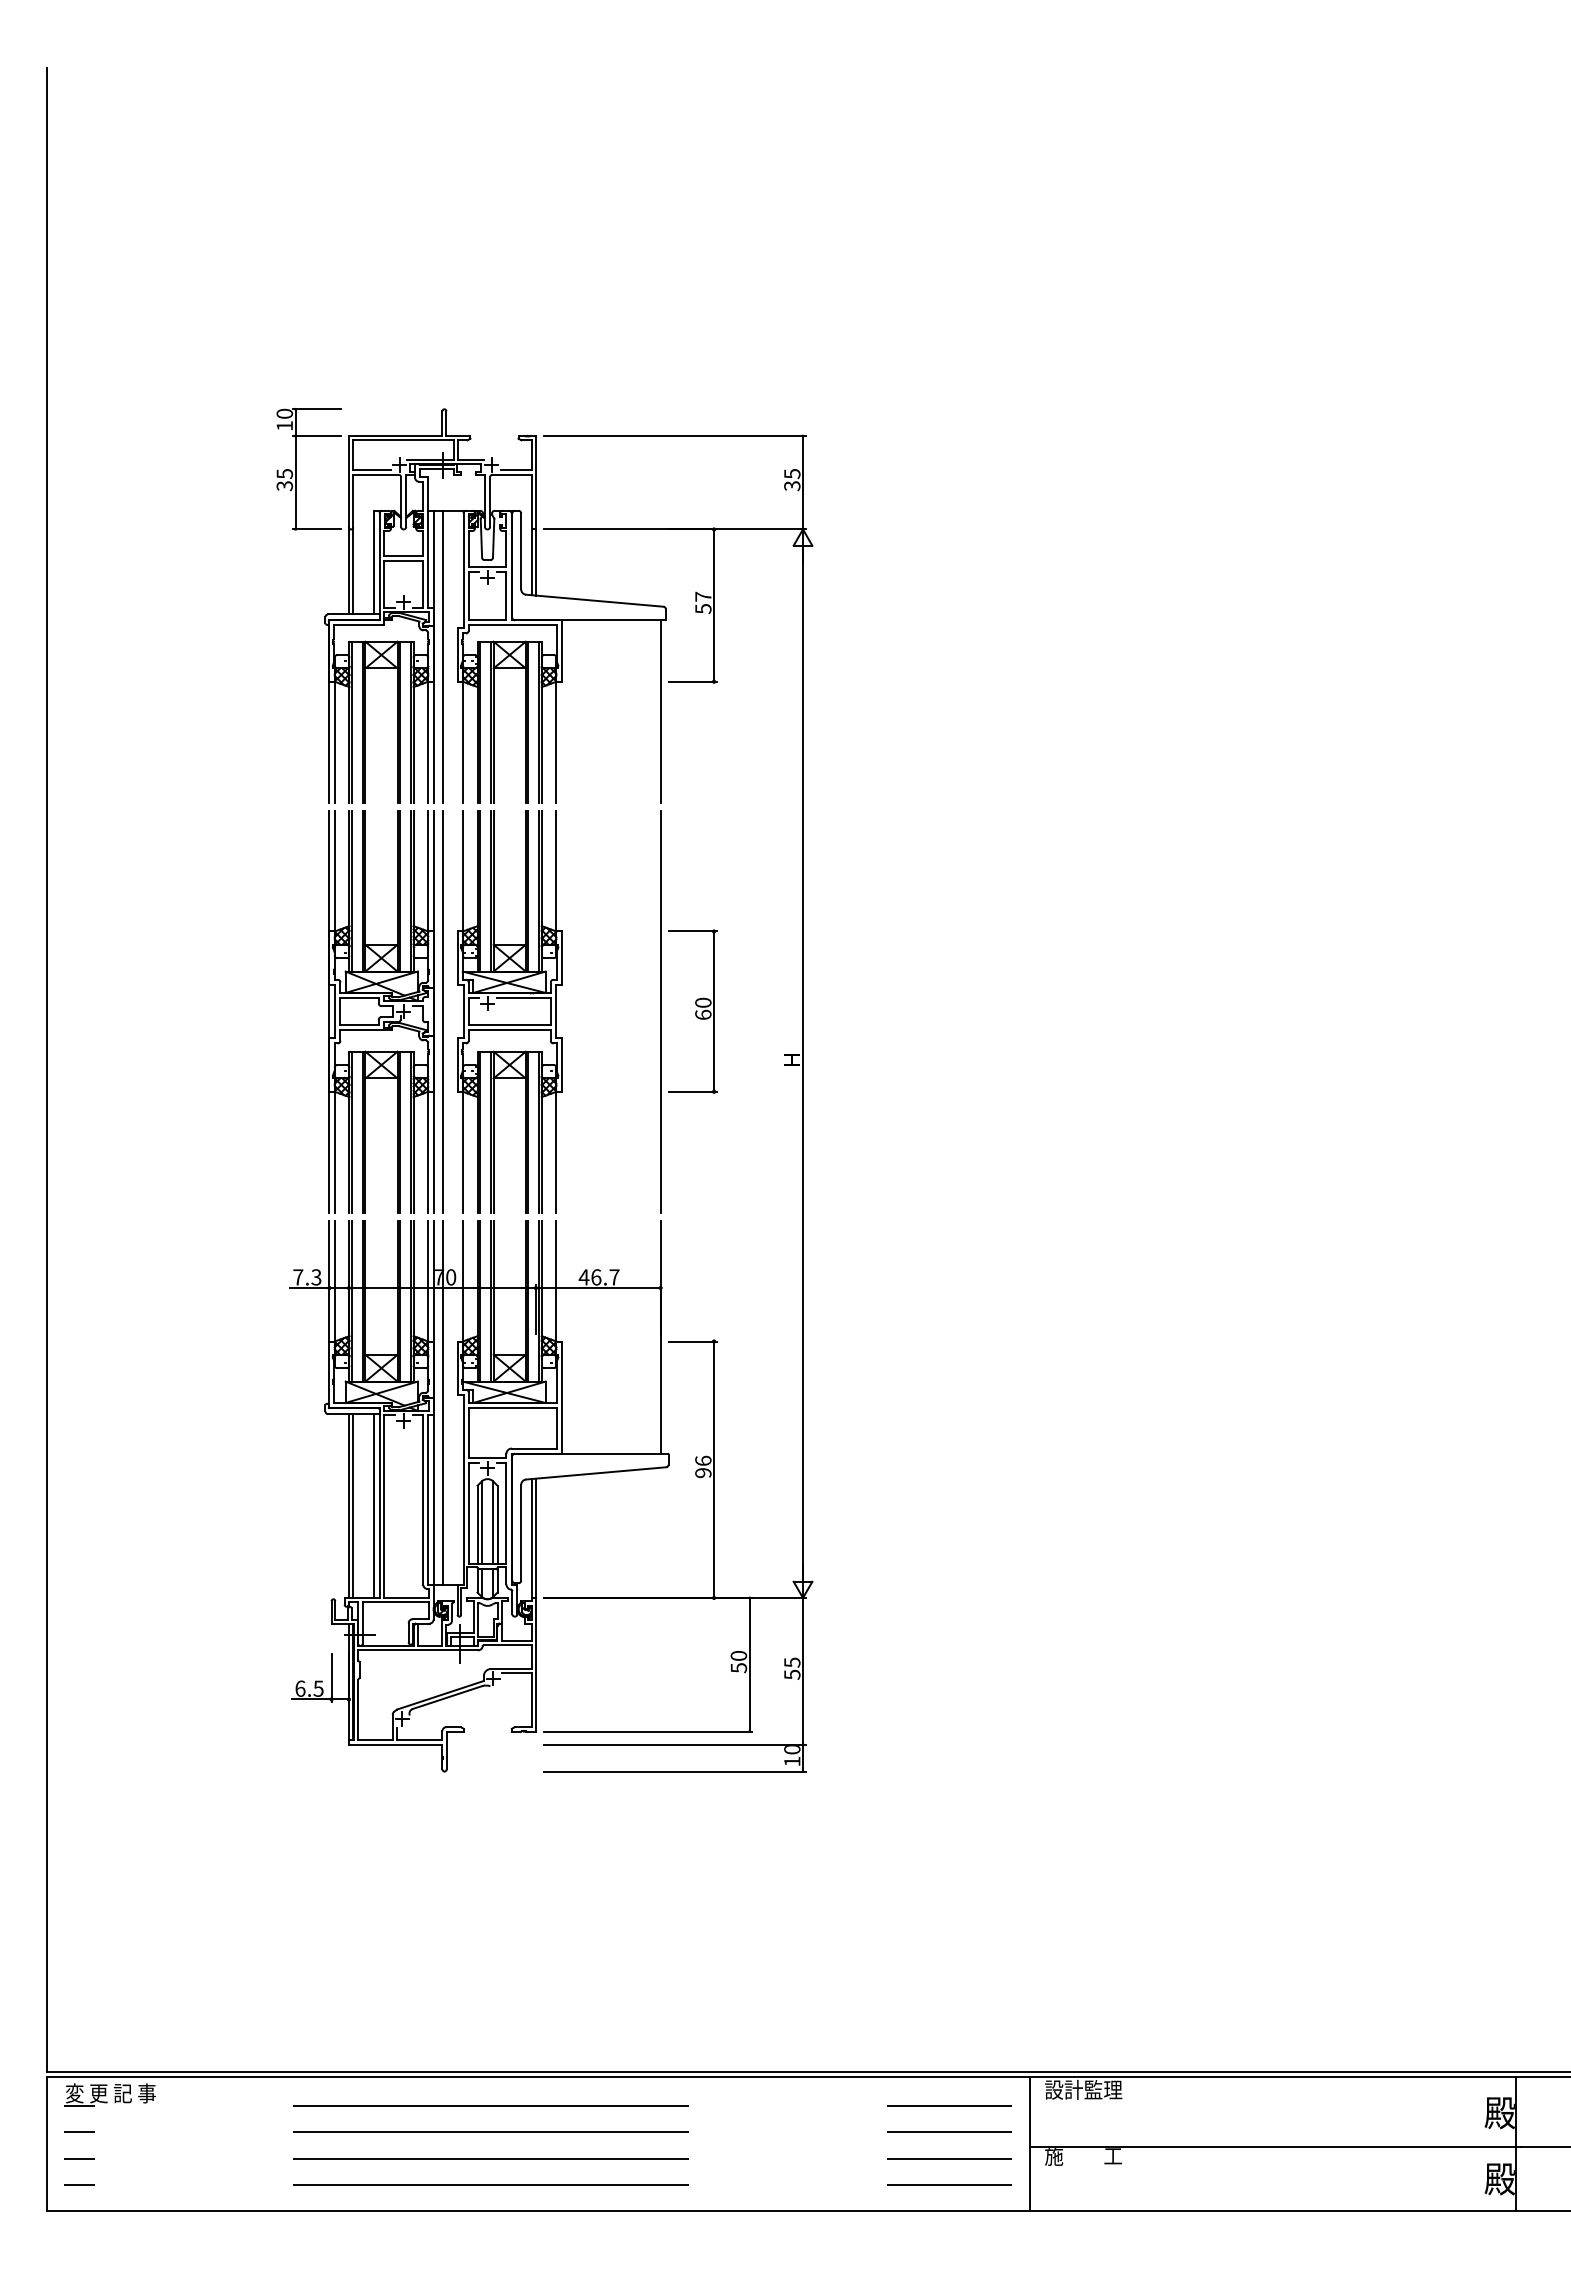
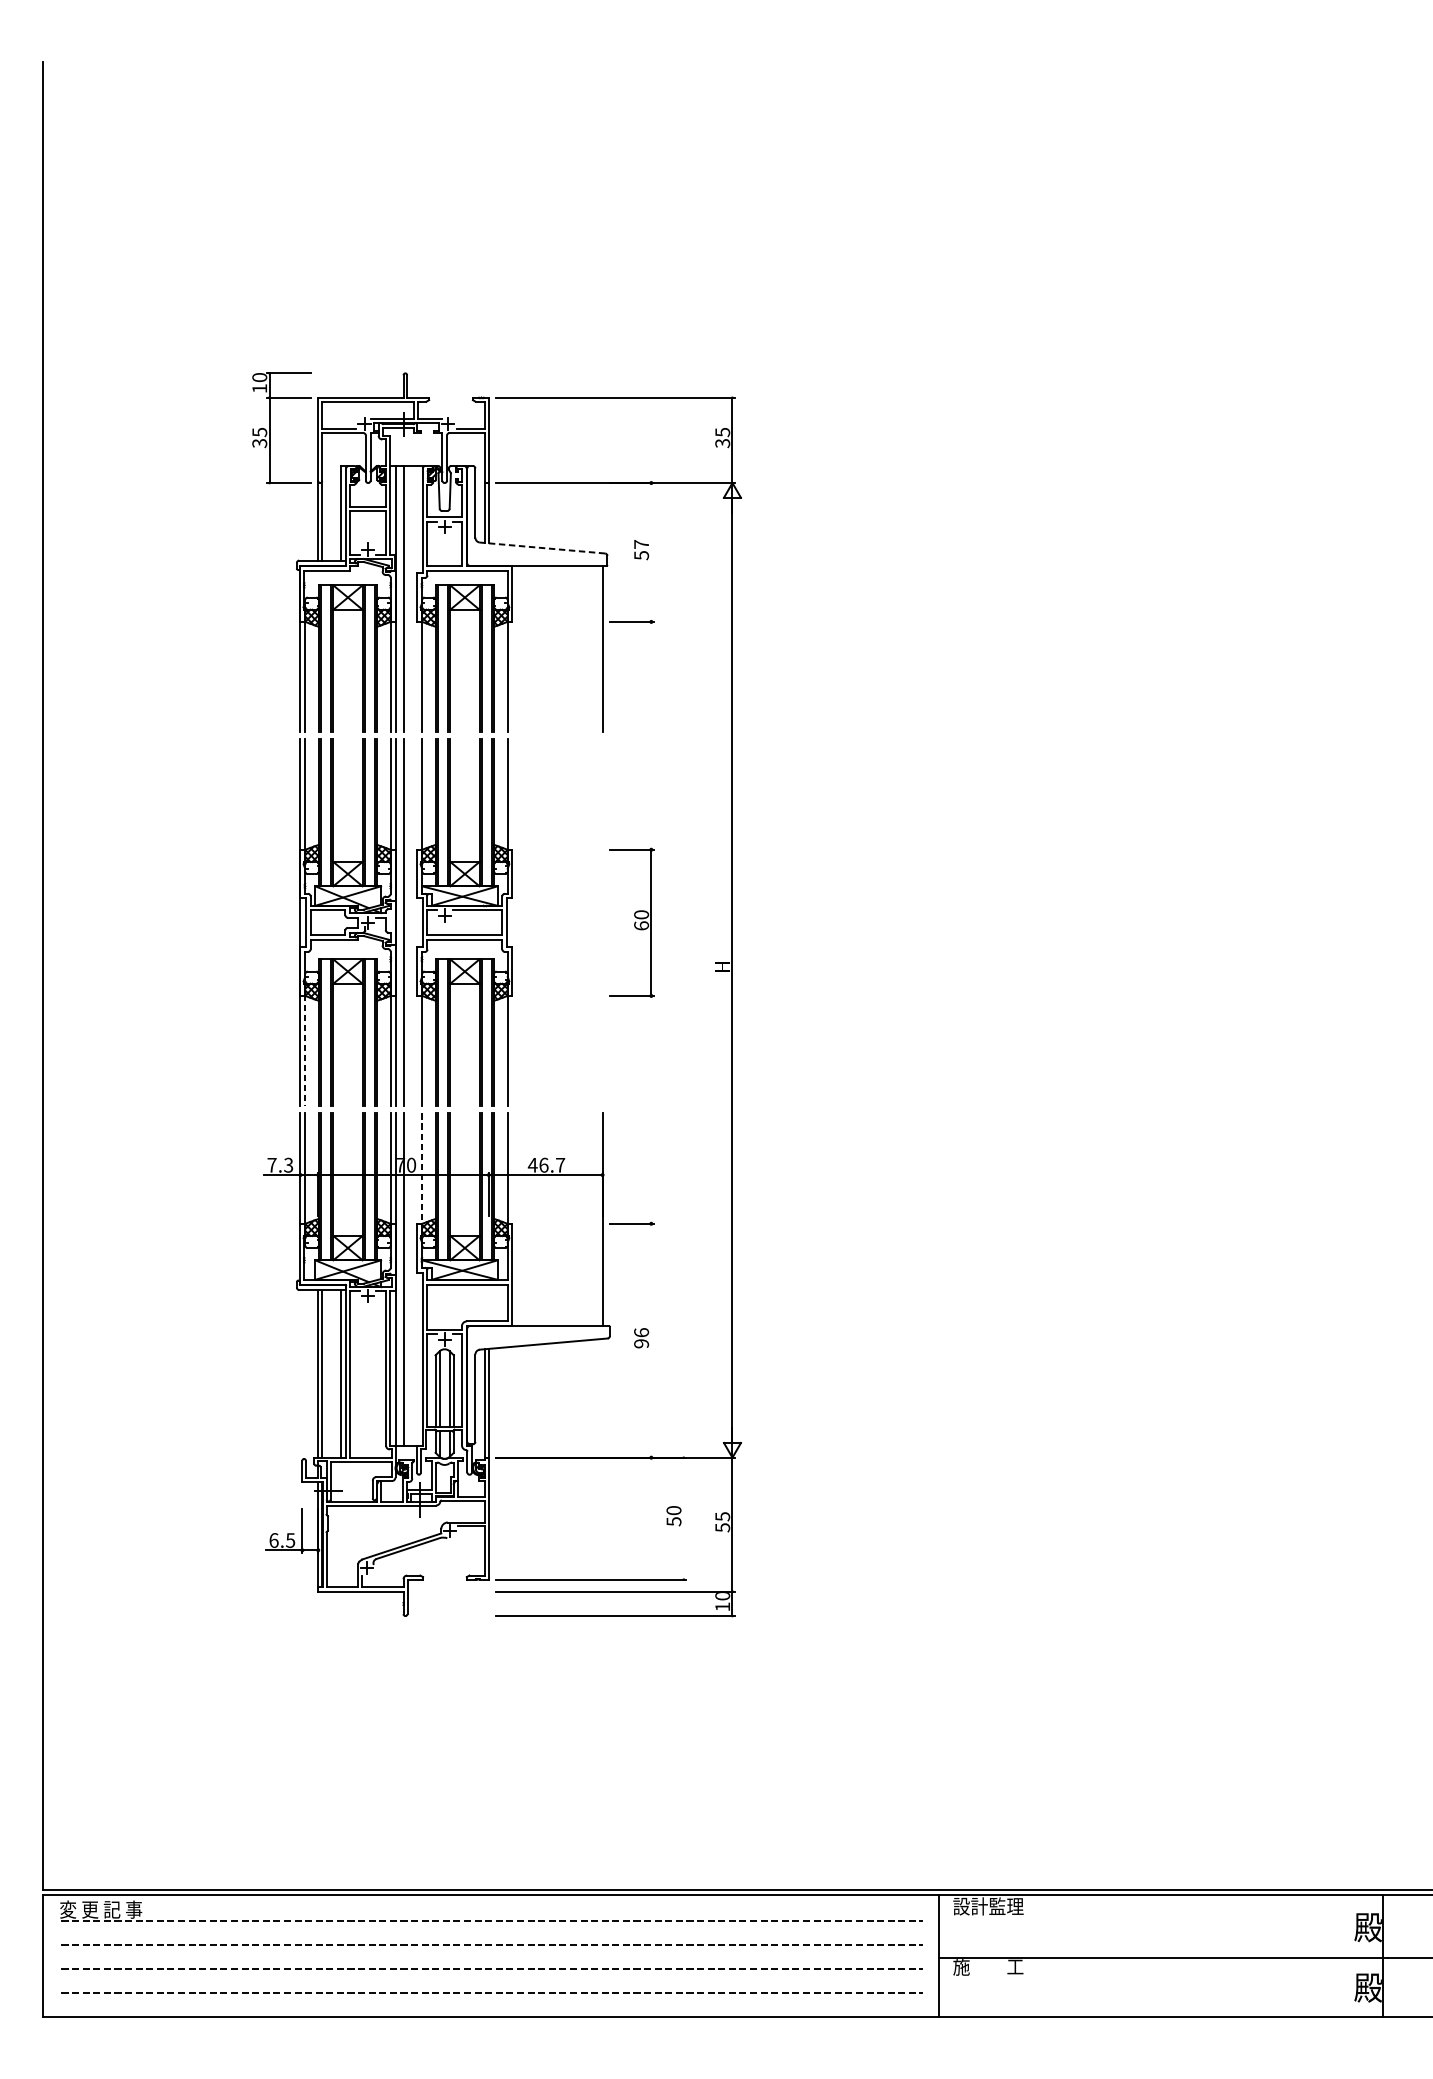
line: (594, 600) -> (542, 547), solid -> dashed
line: (714, 605) -> (651, 552), removed
line: (660, 1011) -> (602, 922), removed
line: (334, 1152) -> (305, 1051), solid -> dashed
line: (462, 1282) -> (421, 1169), solid -> dashed
line: (714, 1469) -> (651, 1340), removed
line: (749, 1664) -> (683, 1518), removed

